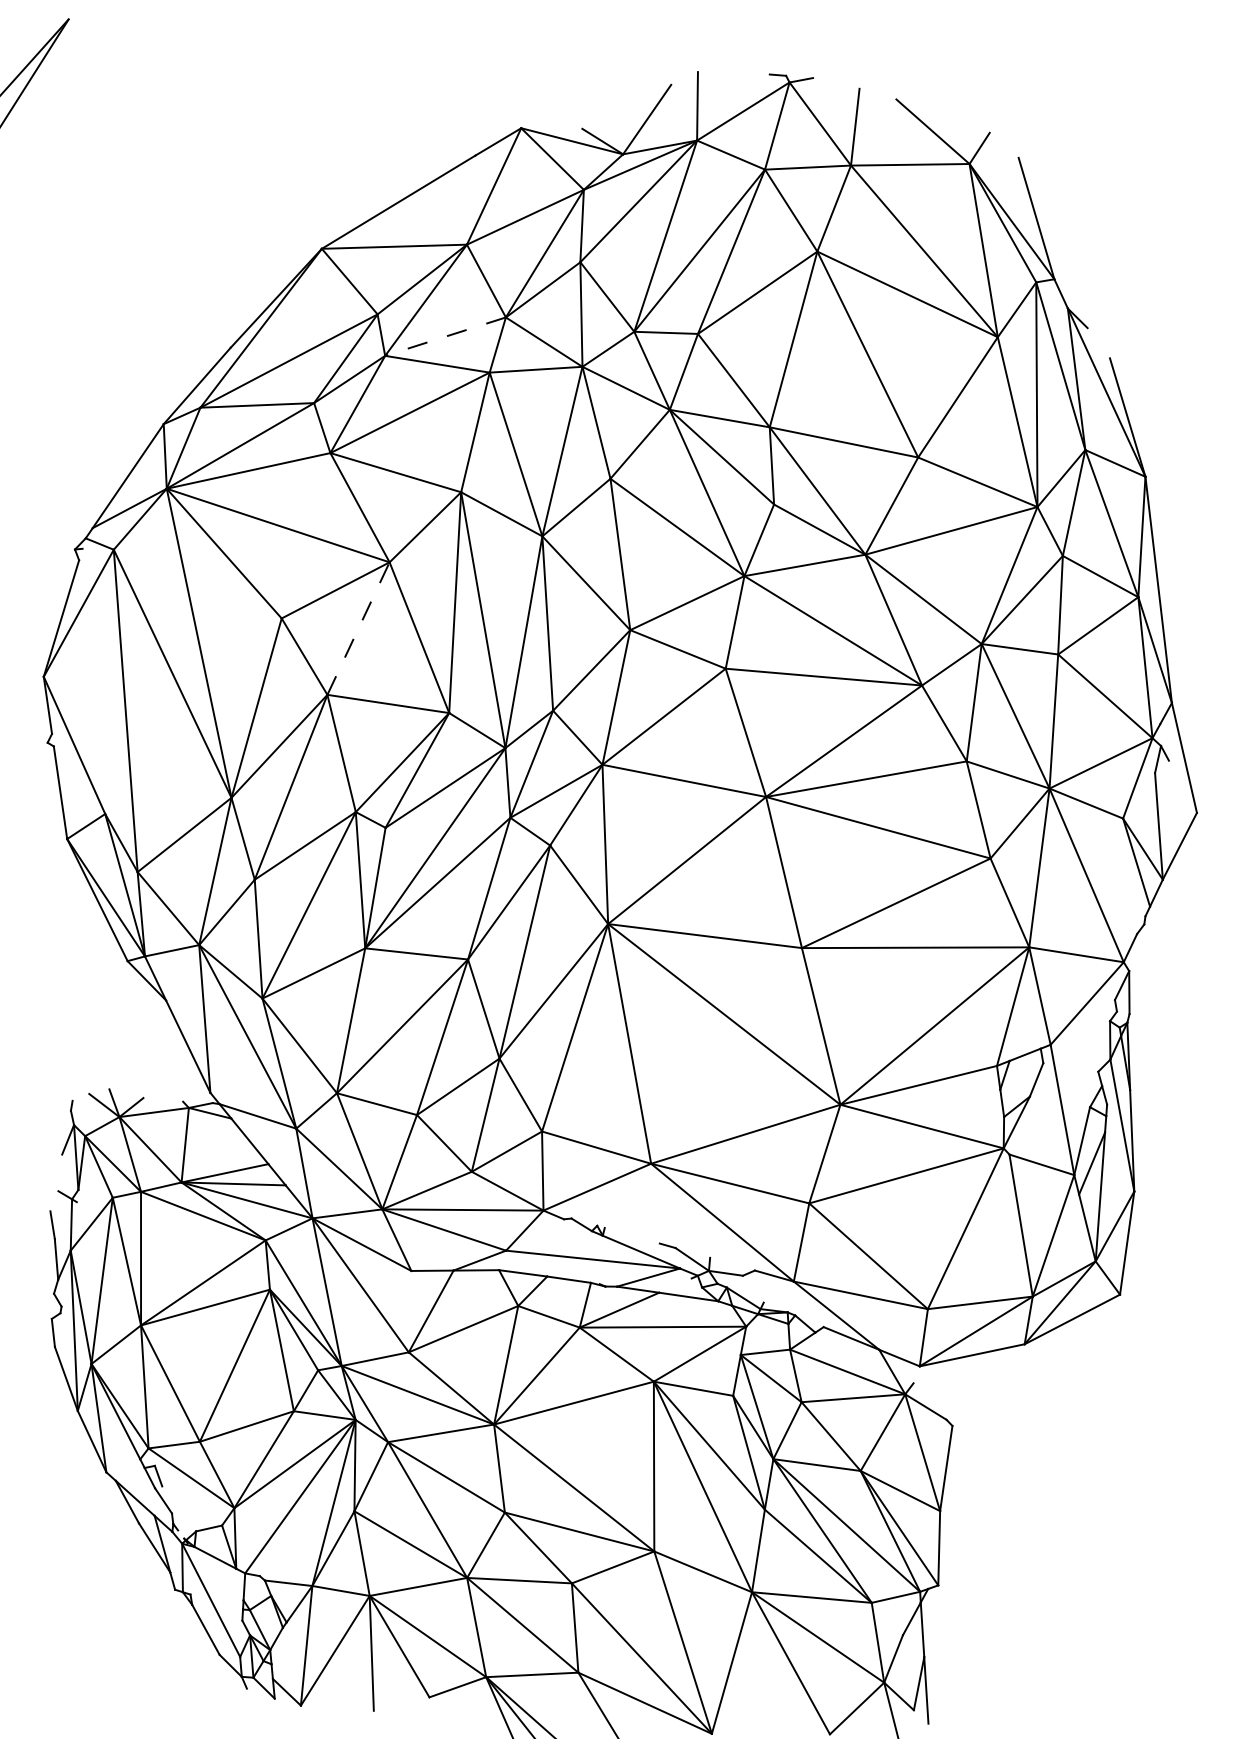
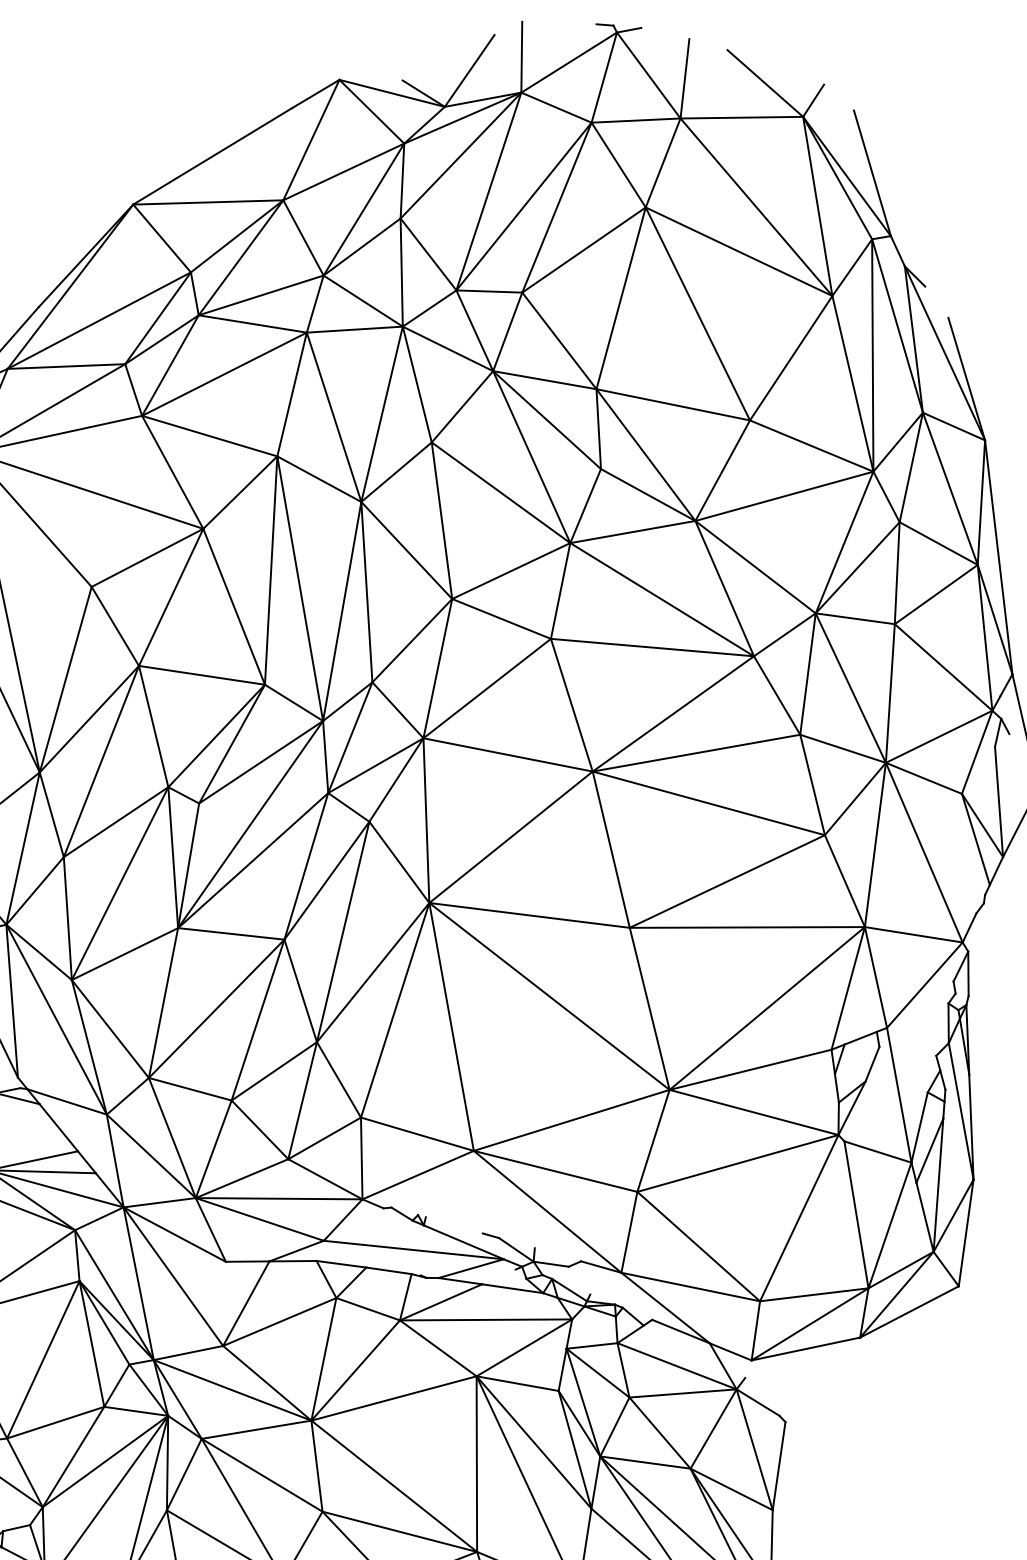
line: (445, 336) -> (261, 295), dashed -> solid
line: (358, 628) -> (171, 597), dashed -> solid

